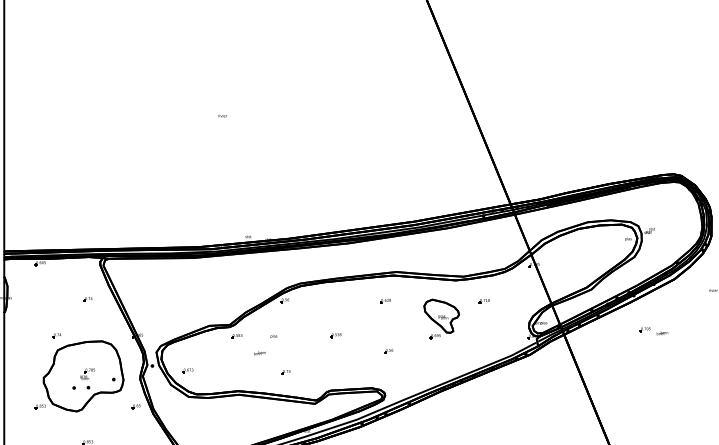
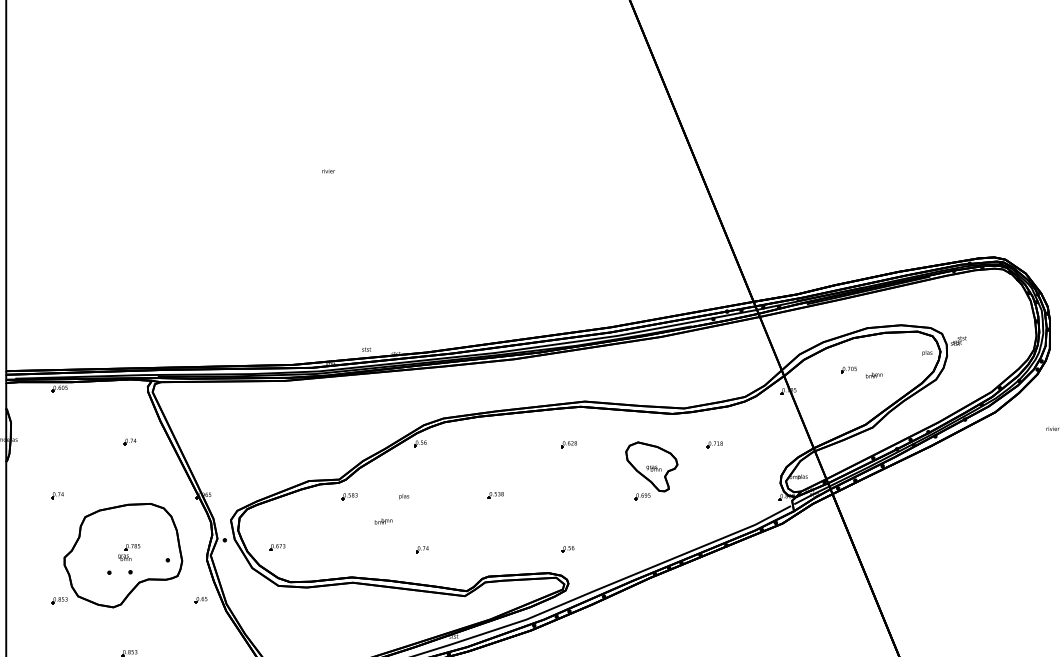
part: (653, 331) -> (861, 372), moved
part: (56, 335) -> (56, 495), moved
part: (388, 350) -> (567, 548), moved

